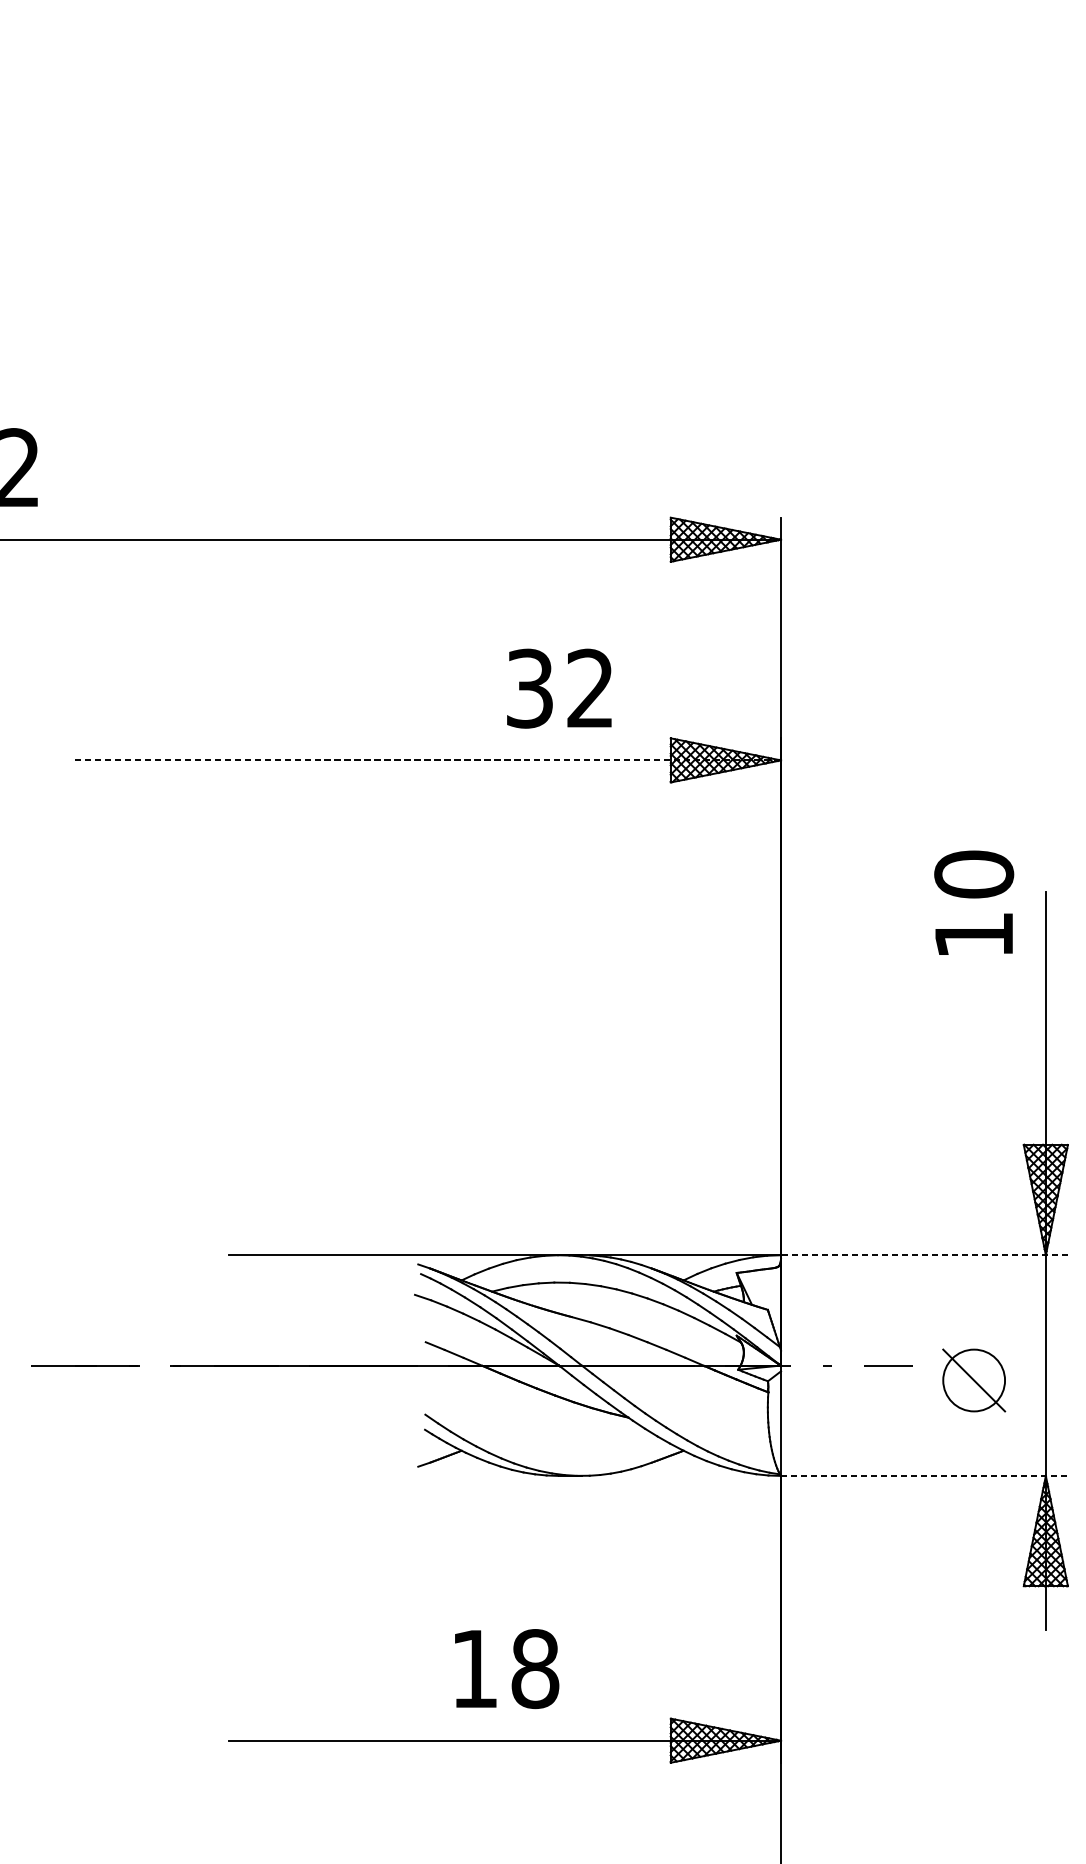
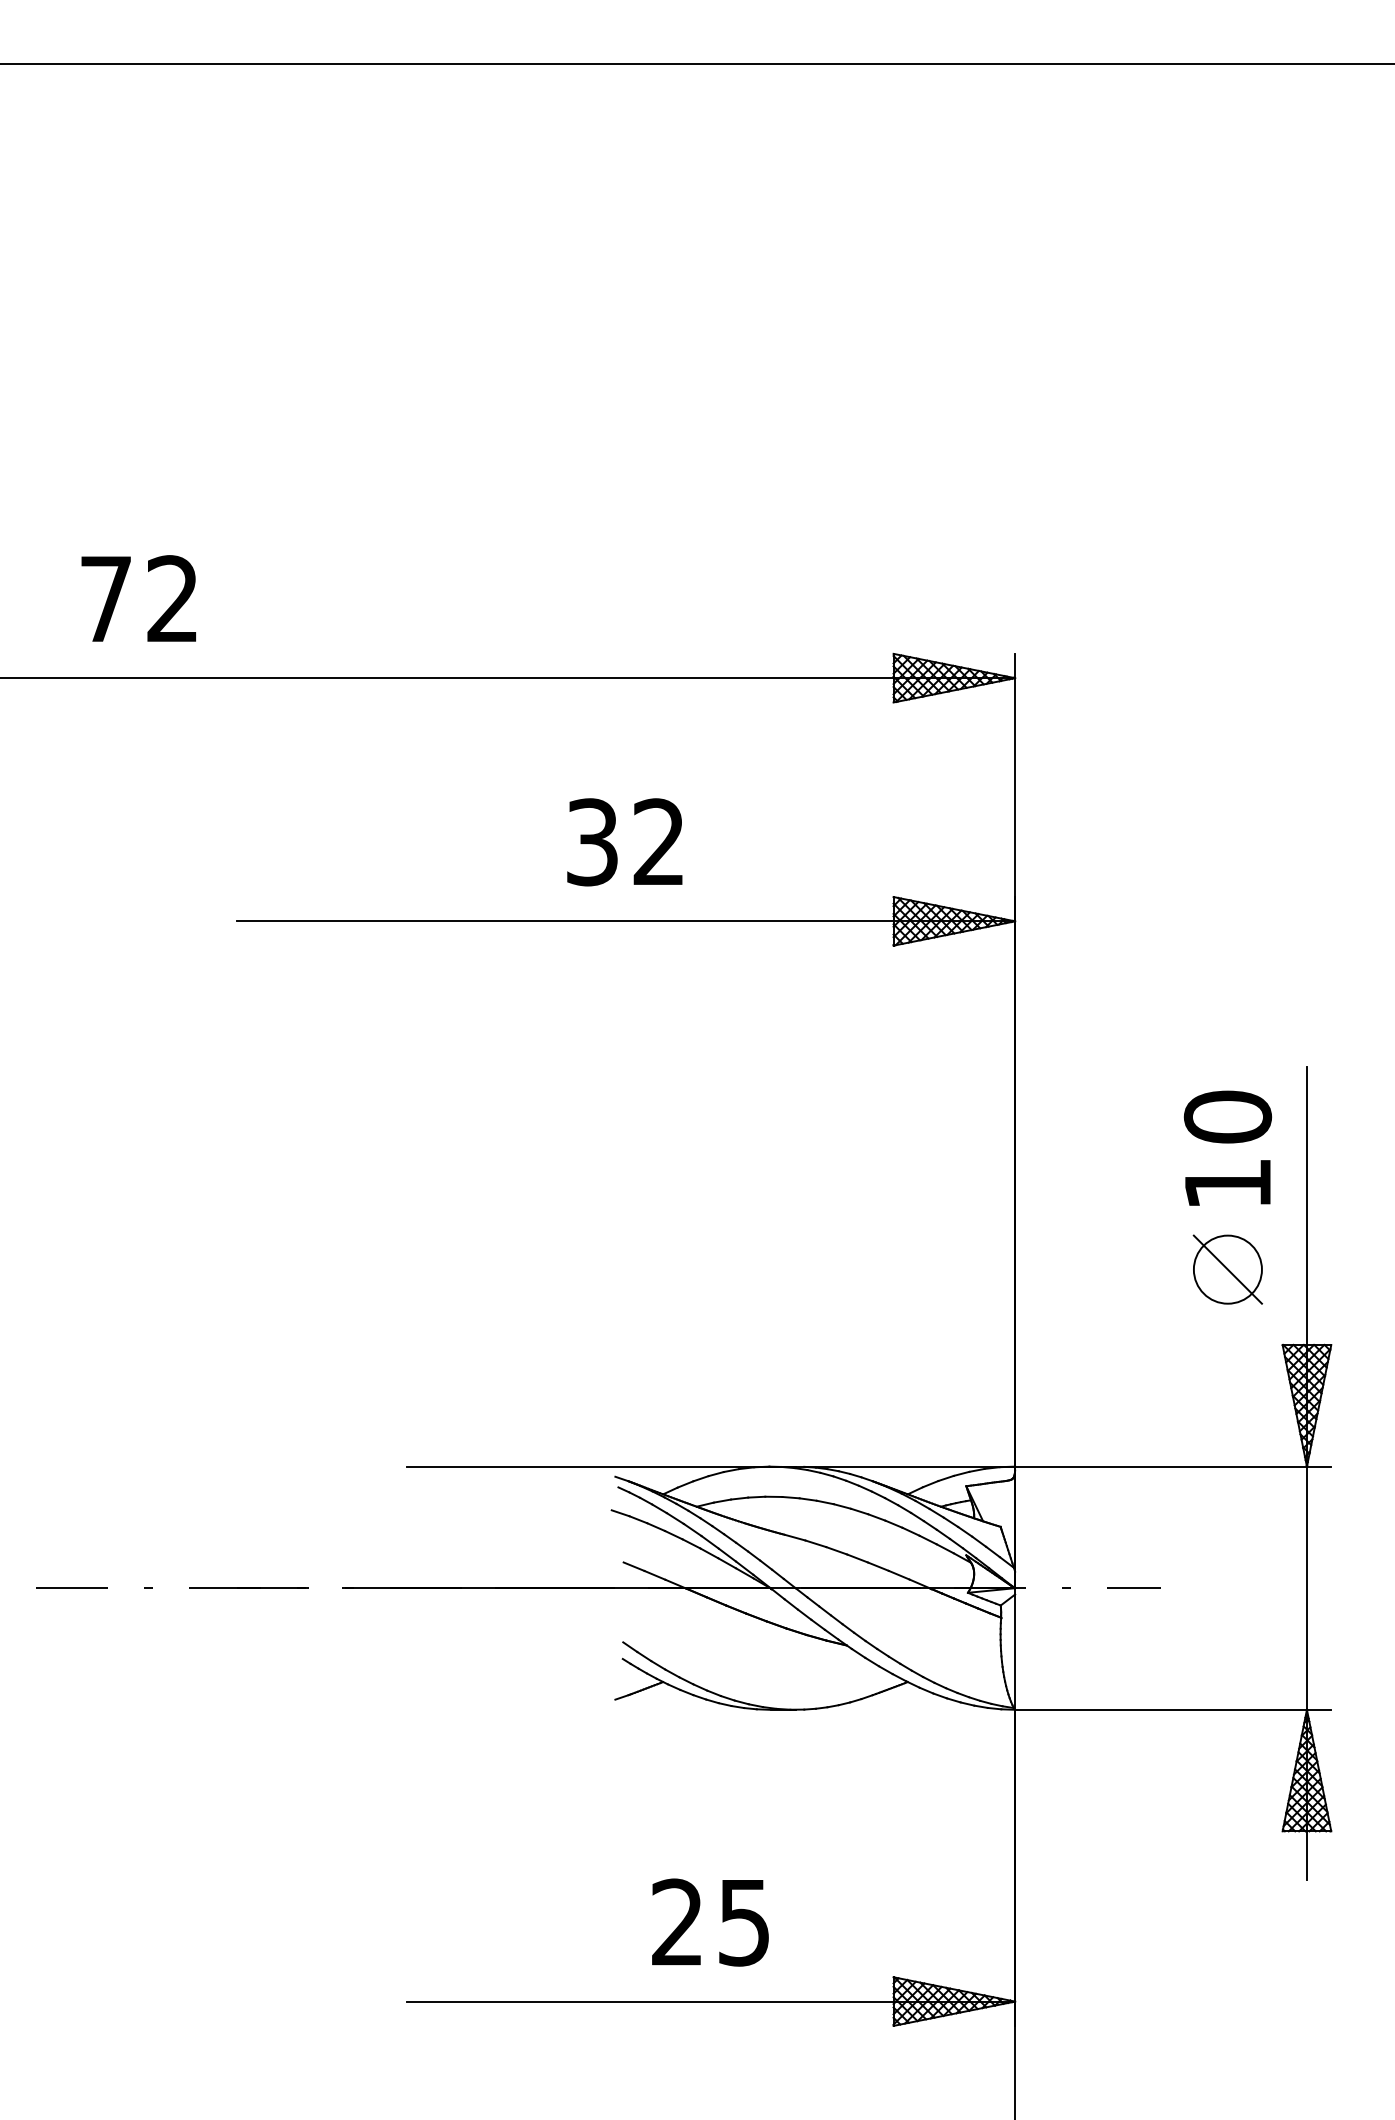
text: (559, 688) -> (624, 842), moved
line: (428, 760) -> (626, 921), dashed -> solid
text: (973, 902) -> (1227, 1147), moved
line: (923, 1255) -> (1172, 1466), dashed -> solid
part: (973, 1380) -> (1227, 1269), moved
line: (924, 1475) -> (1173, 1709), dashed -> solid
text: (505, 1668) -> (711, 1922), 18 -> 25

